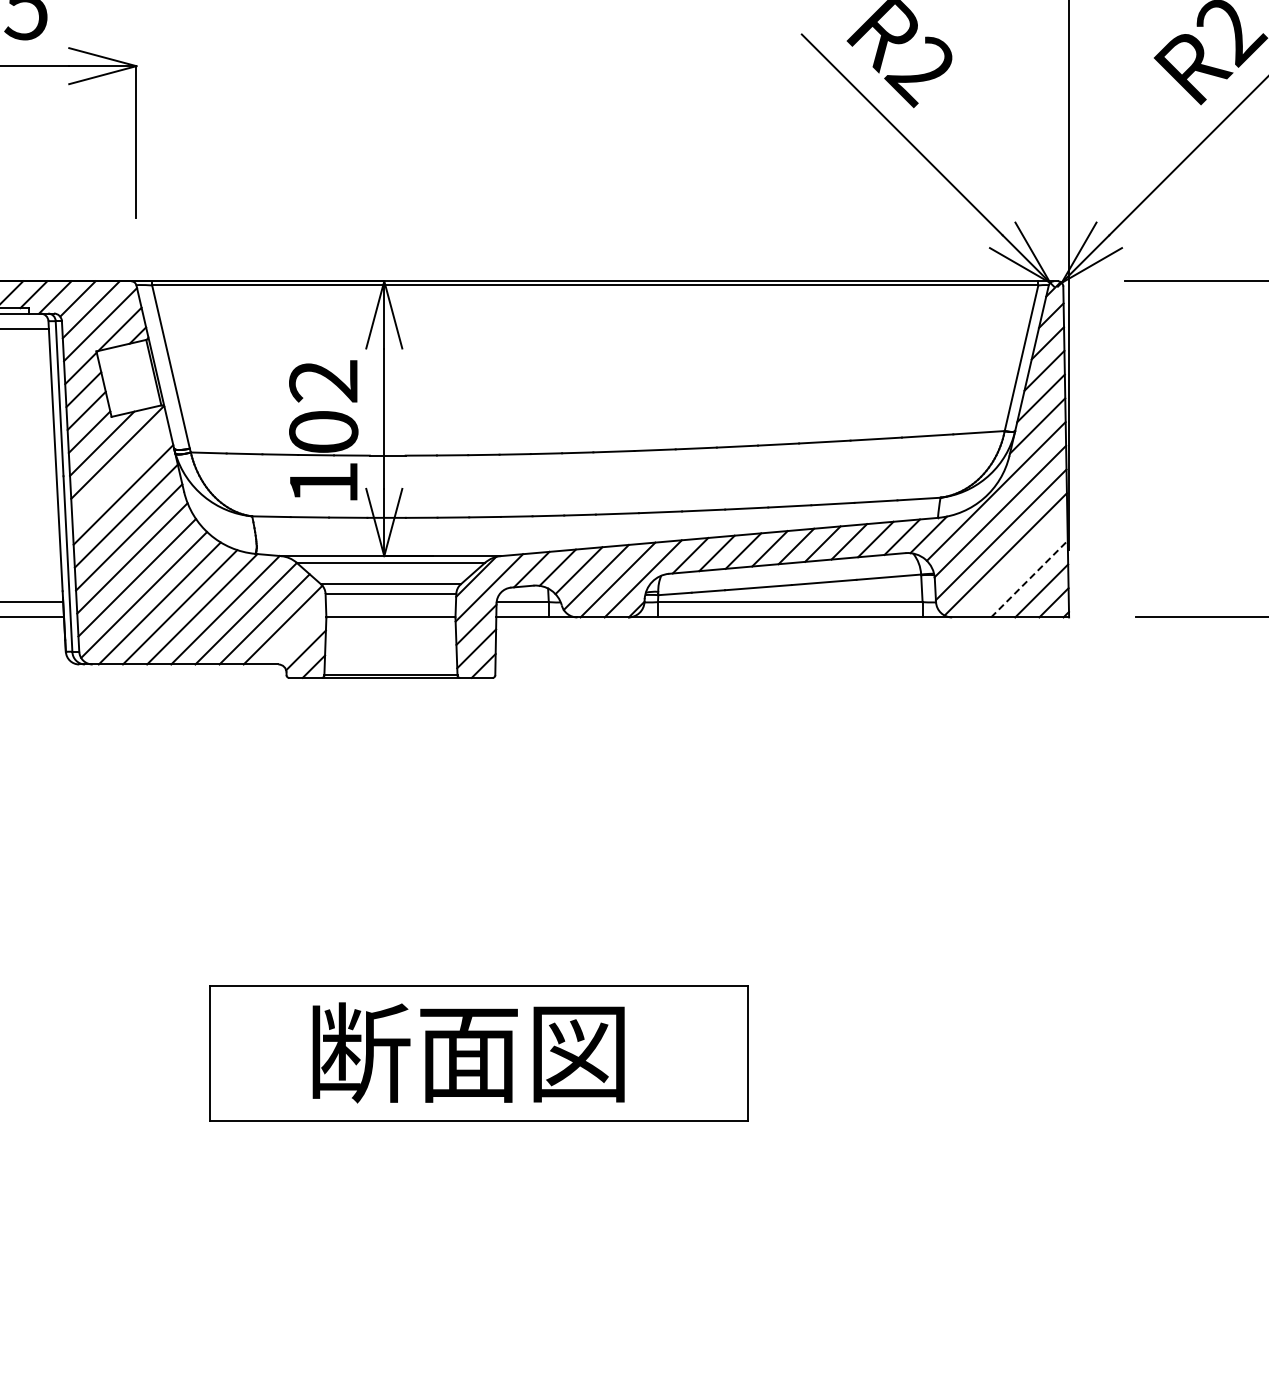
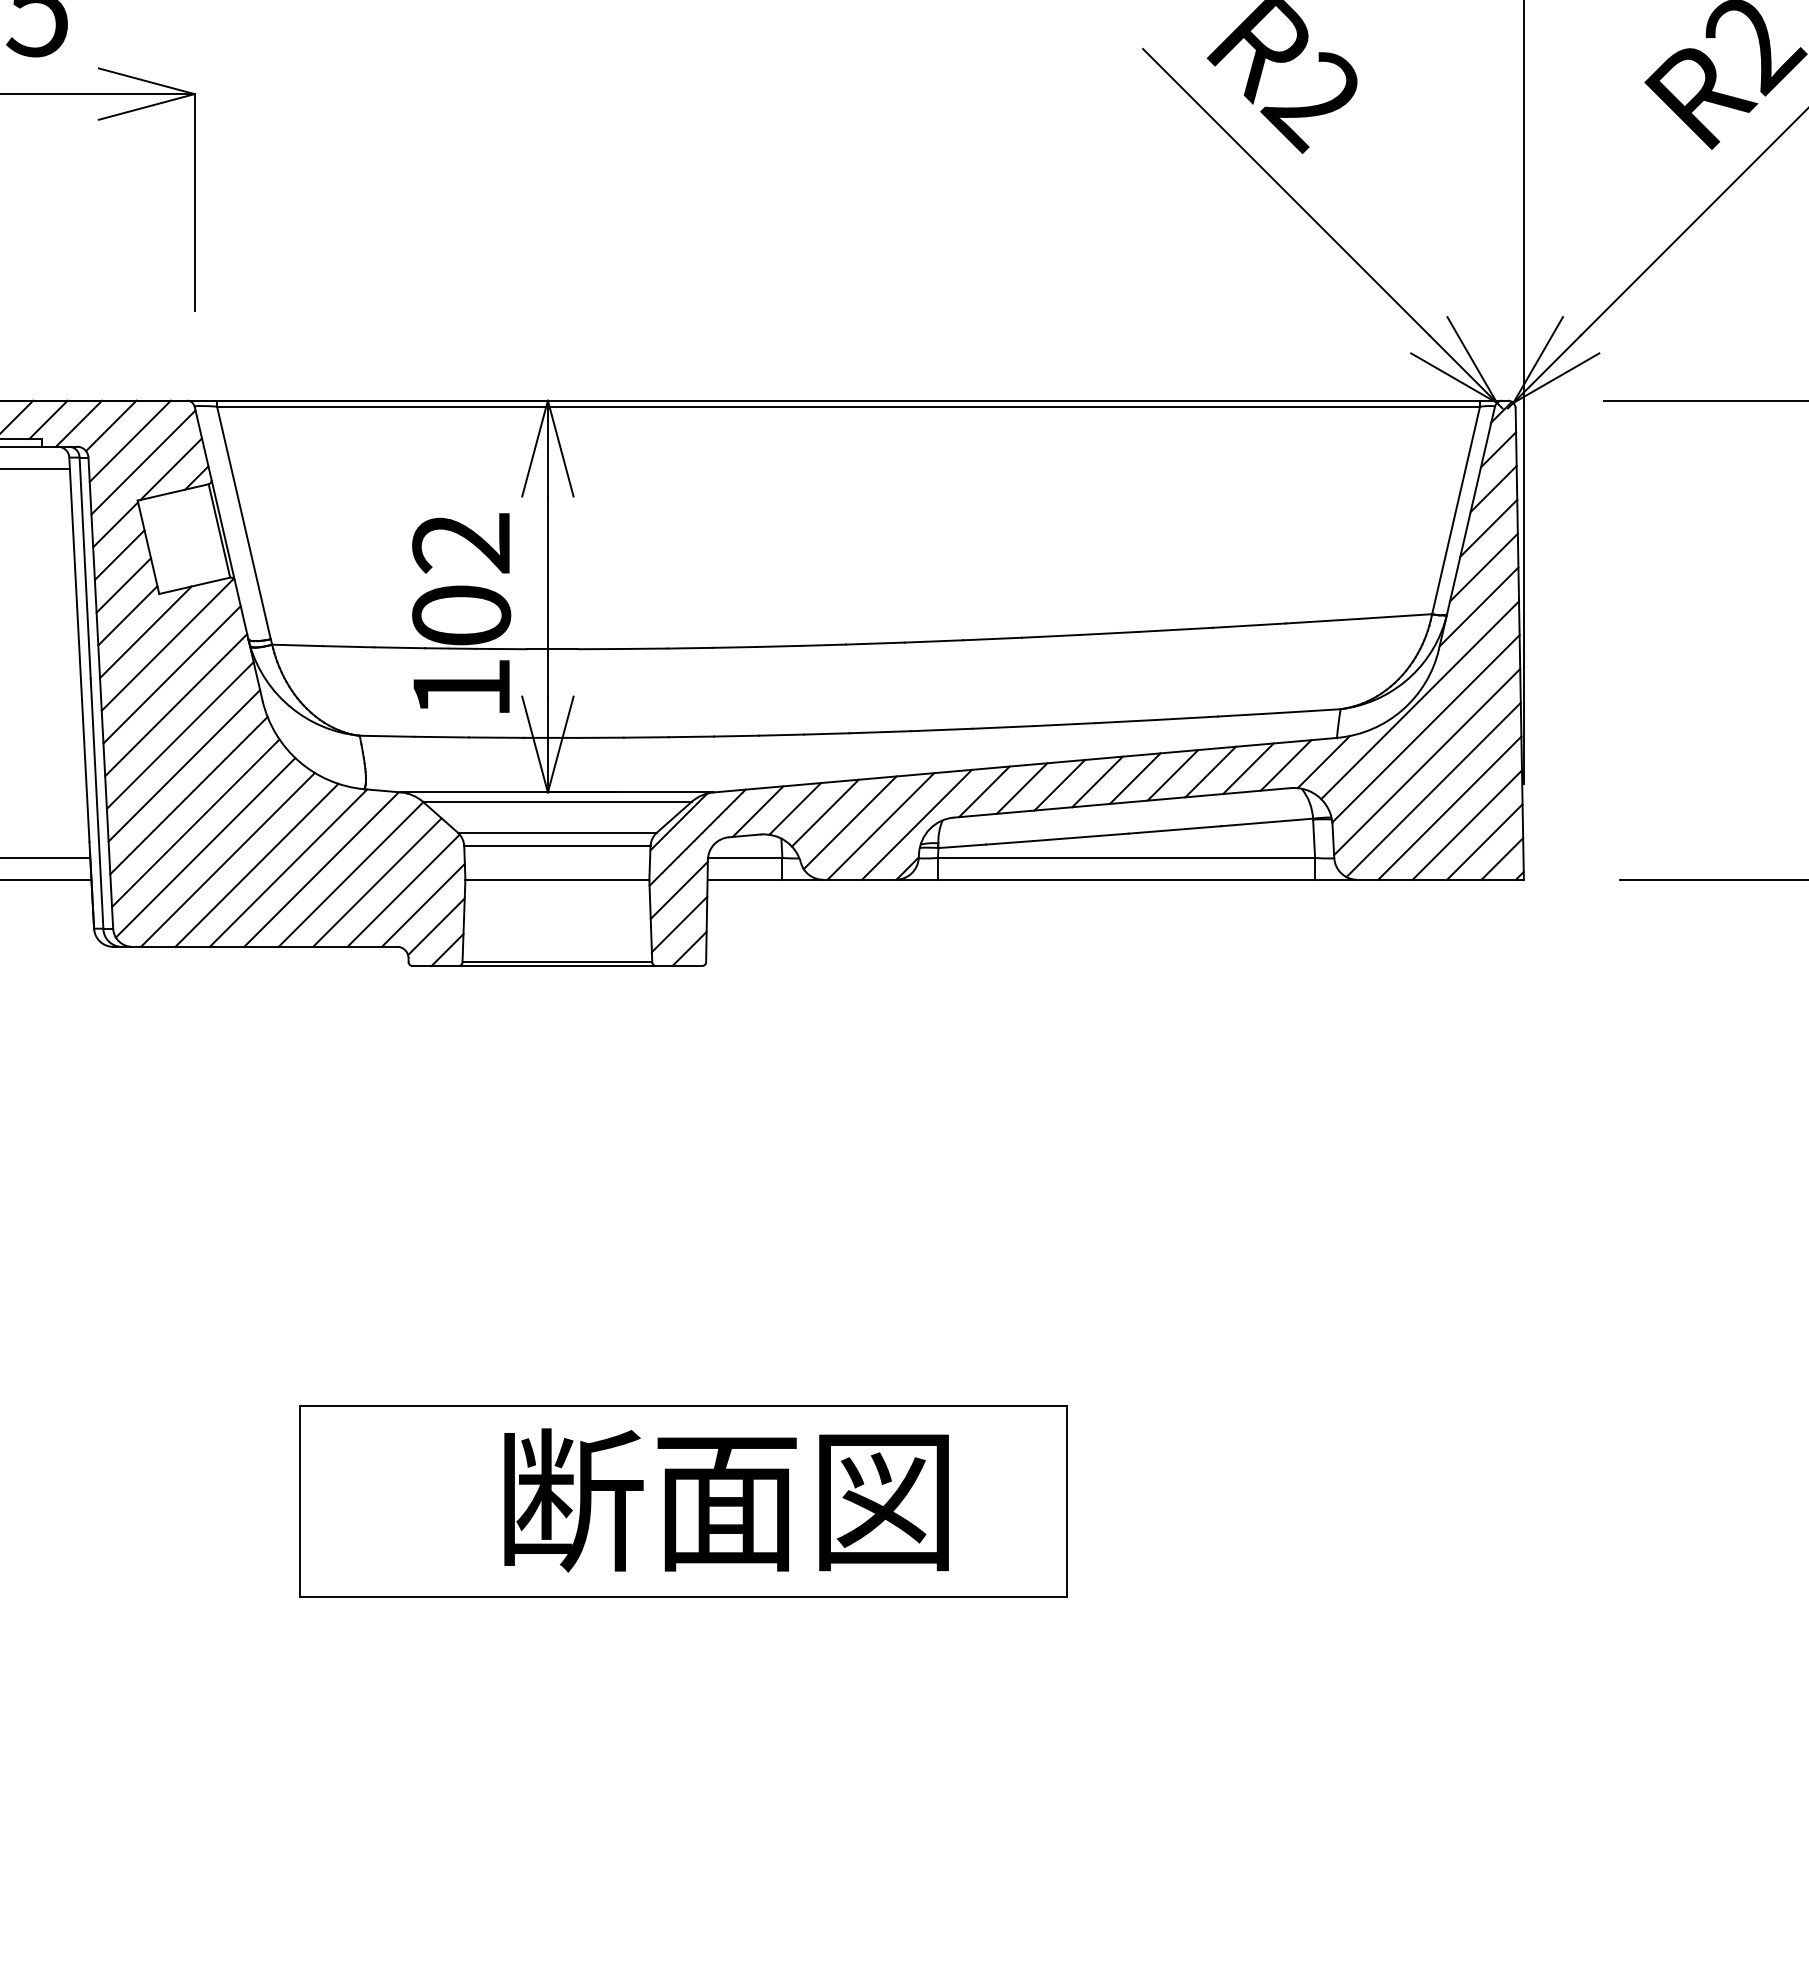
line: (120, 473) -> (171, 674), added
line: (1016, 567) -> (1448, 808), added
line: (1029, 578) -> (1467, 824), dashed -> solid
line: (296, 635) -> (422, 905), added
text: (468, 1052) -> (726, 1499), moved

